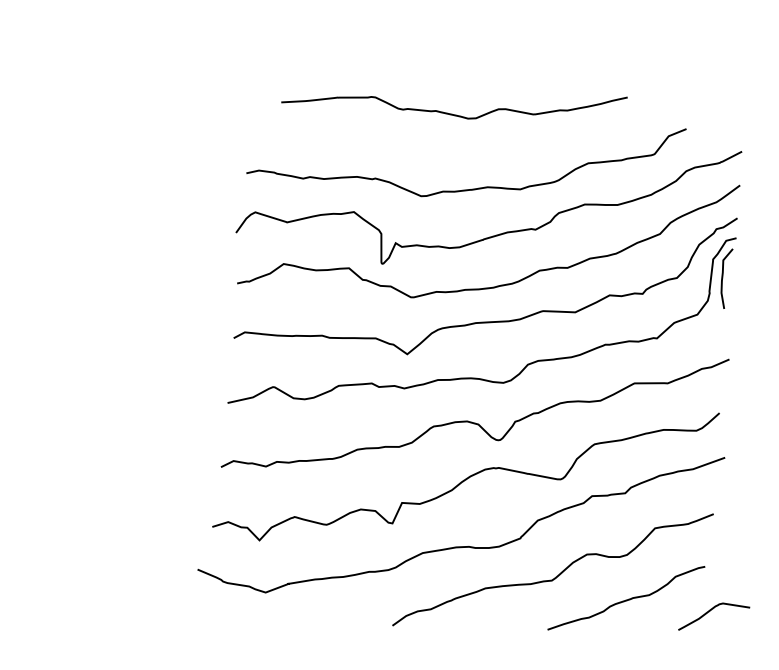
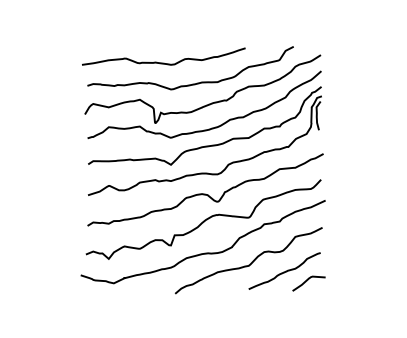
curve: (452, 112) -> (163, 62), moved
curve: (711, 612) -> (307, 281), moved

